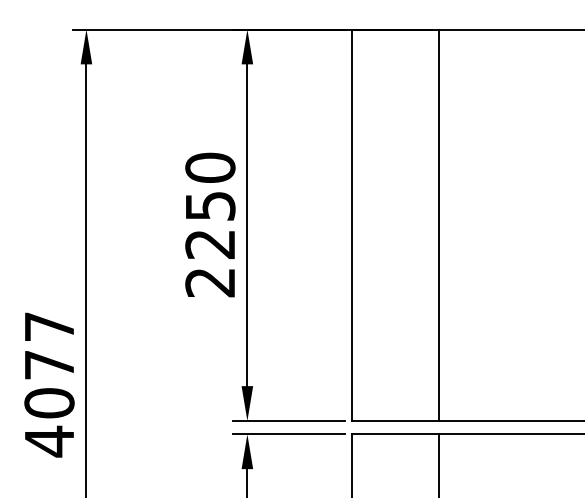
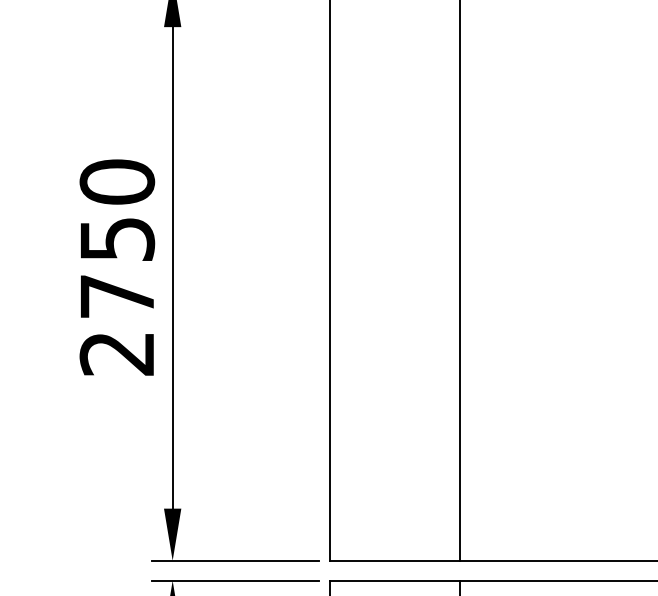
text: (209, 244) -> (115, 296), 2250 -> 2750

